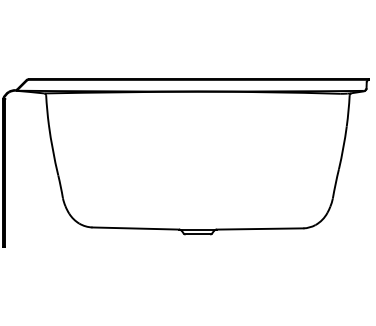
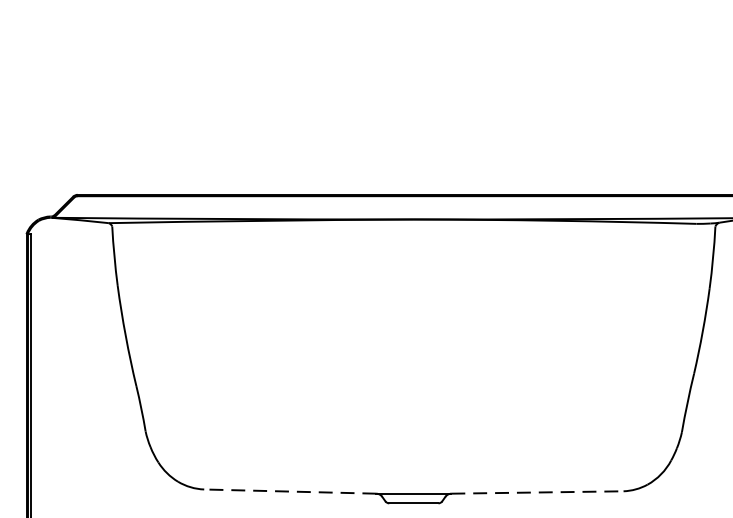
line: (135, 228) -> (289, 491), solid -> dashed
line: (260, 228) -> (538, 491), solid -> dashed

